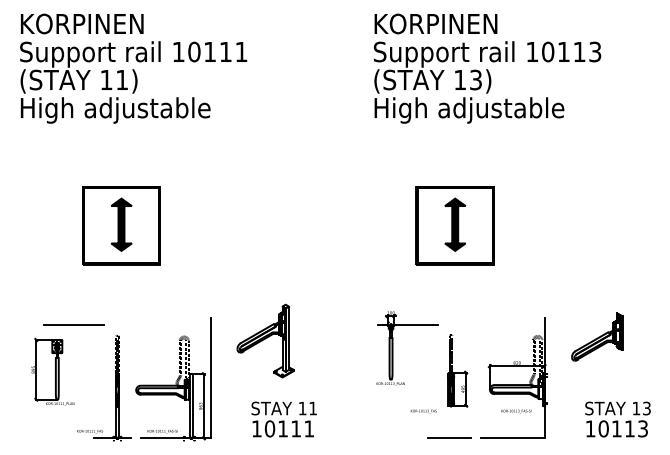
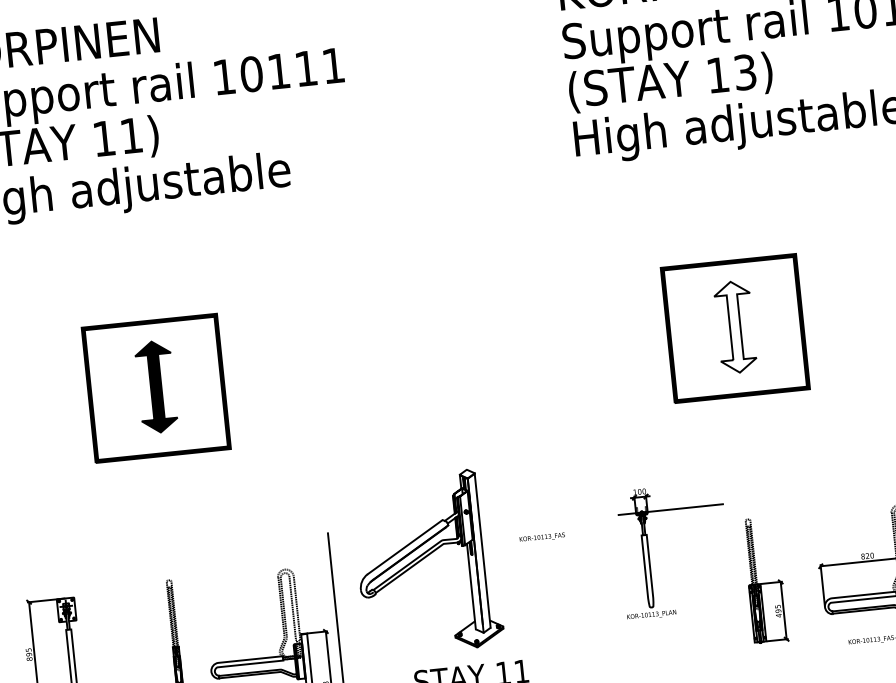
fill: (455, 224) -> (735, 326), removed
line: (73, 324) -> (90, 568), removed
part: (265, 340) -> (426, 562), size x1.4
text: (423, 411) -> (541, 537), moved

